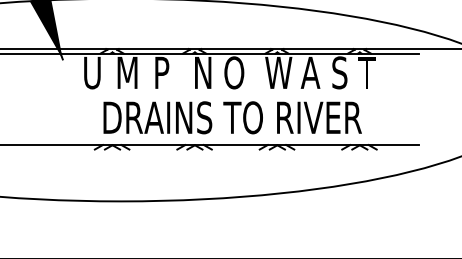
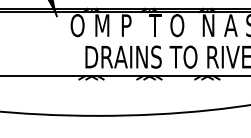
text: (92, 72) -> (77, 25), U -> O
text: (202, 72) -> (154, 25), N -> T
text: (278, 72) -> (208, 25), W -> N

